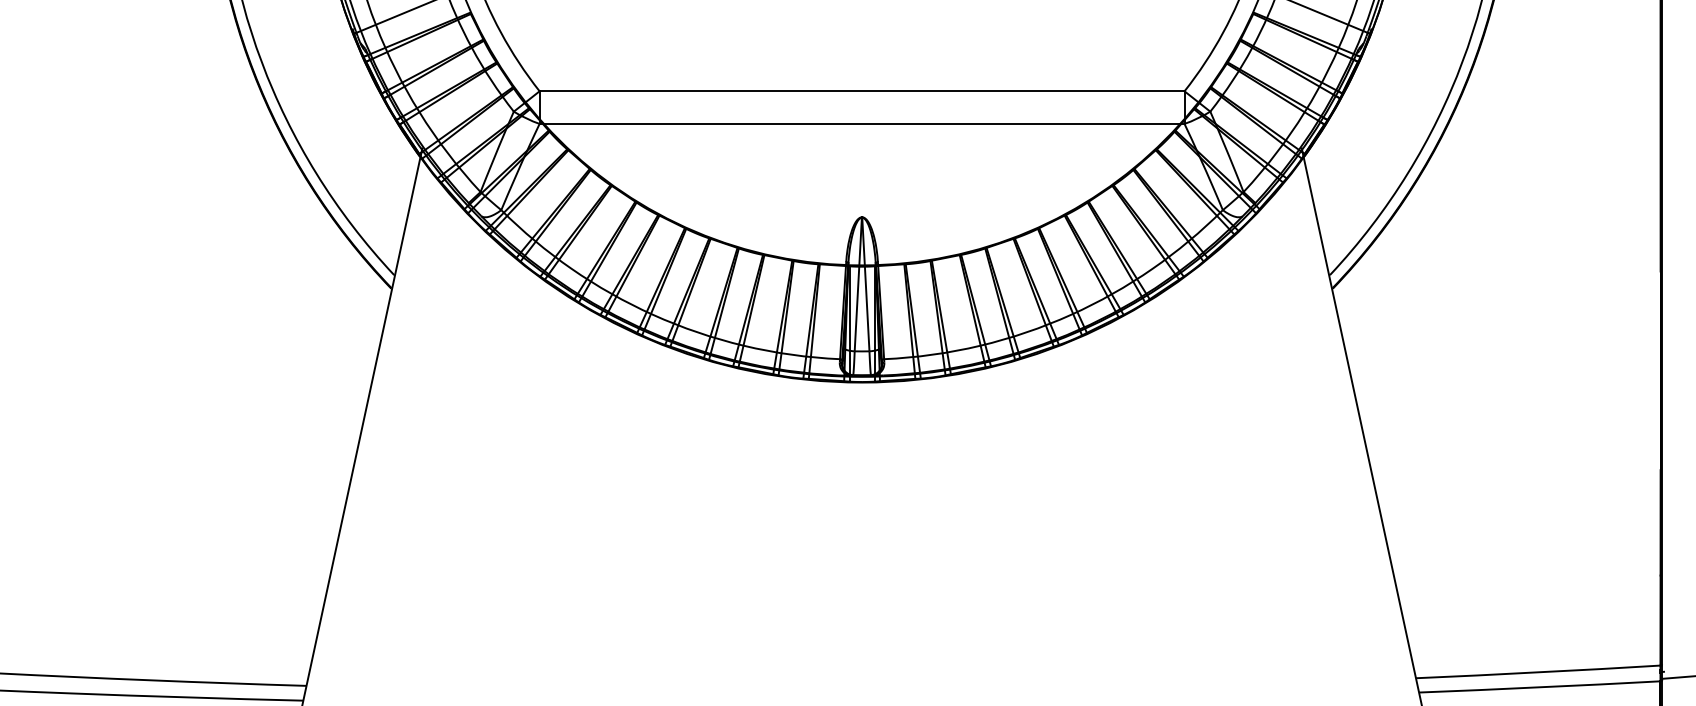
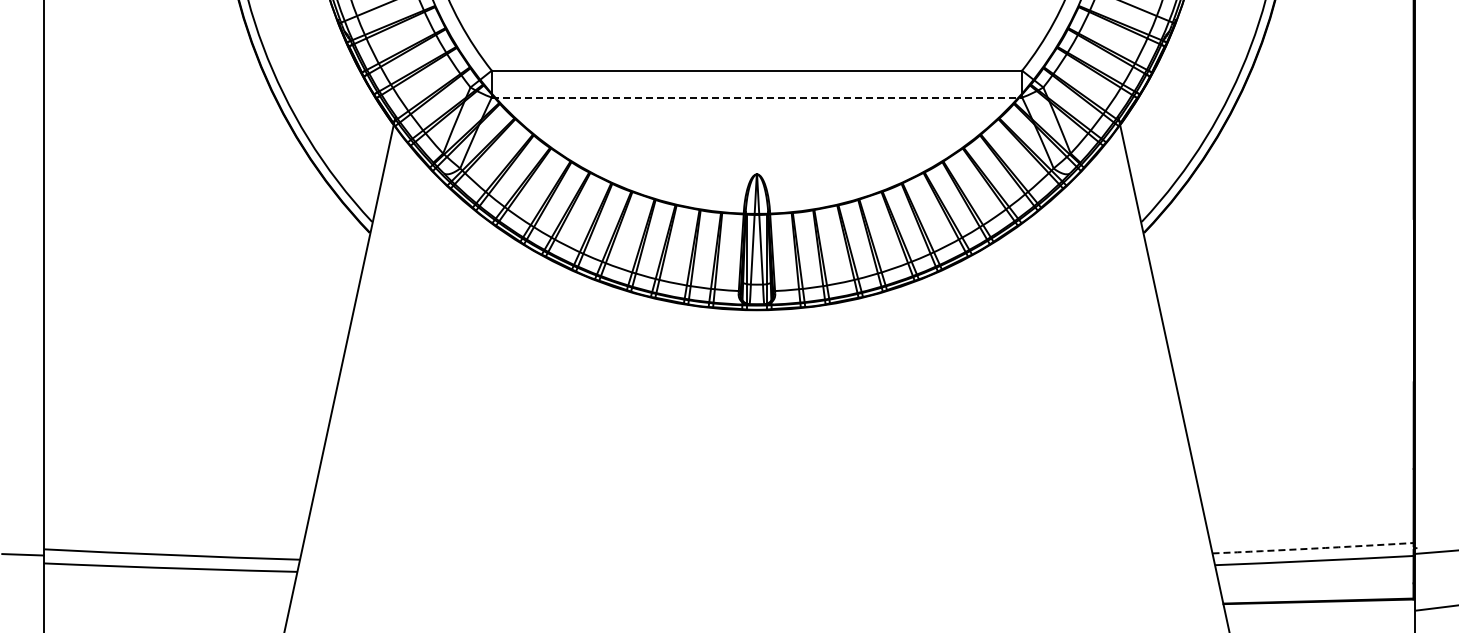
line: (862, 123) -> (757, 97), solid -> dashed
arc: (1538, 672) -> (1313, 548), solid -> dashed

